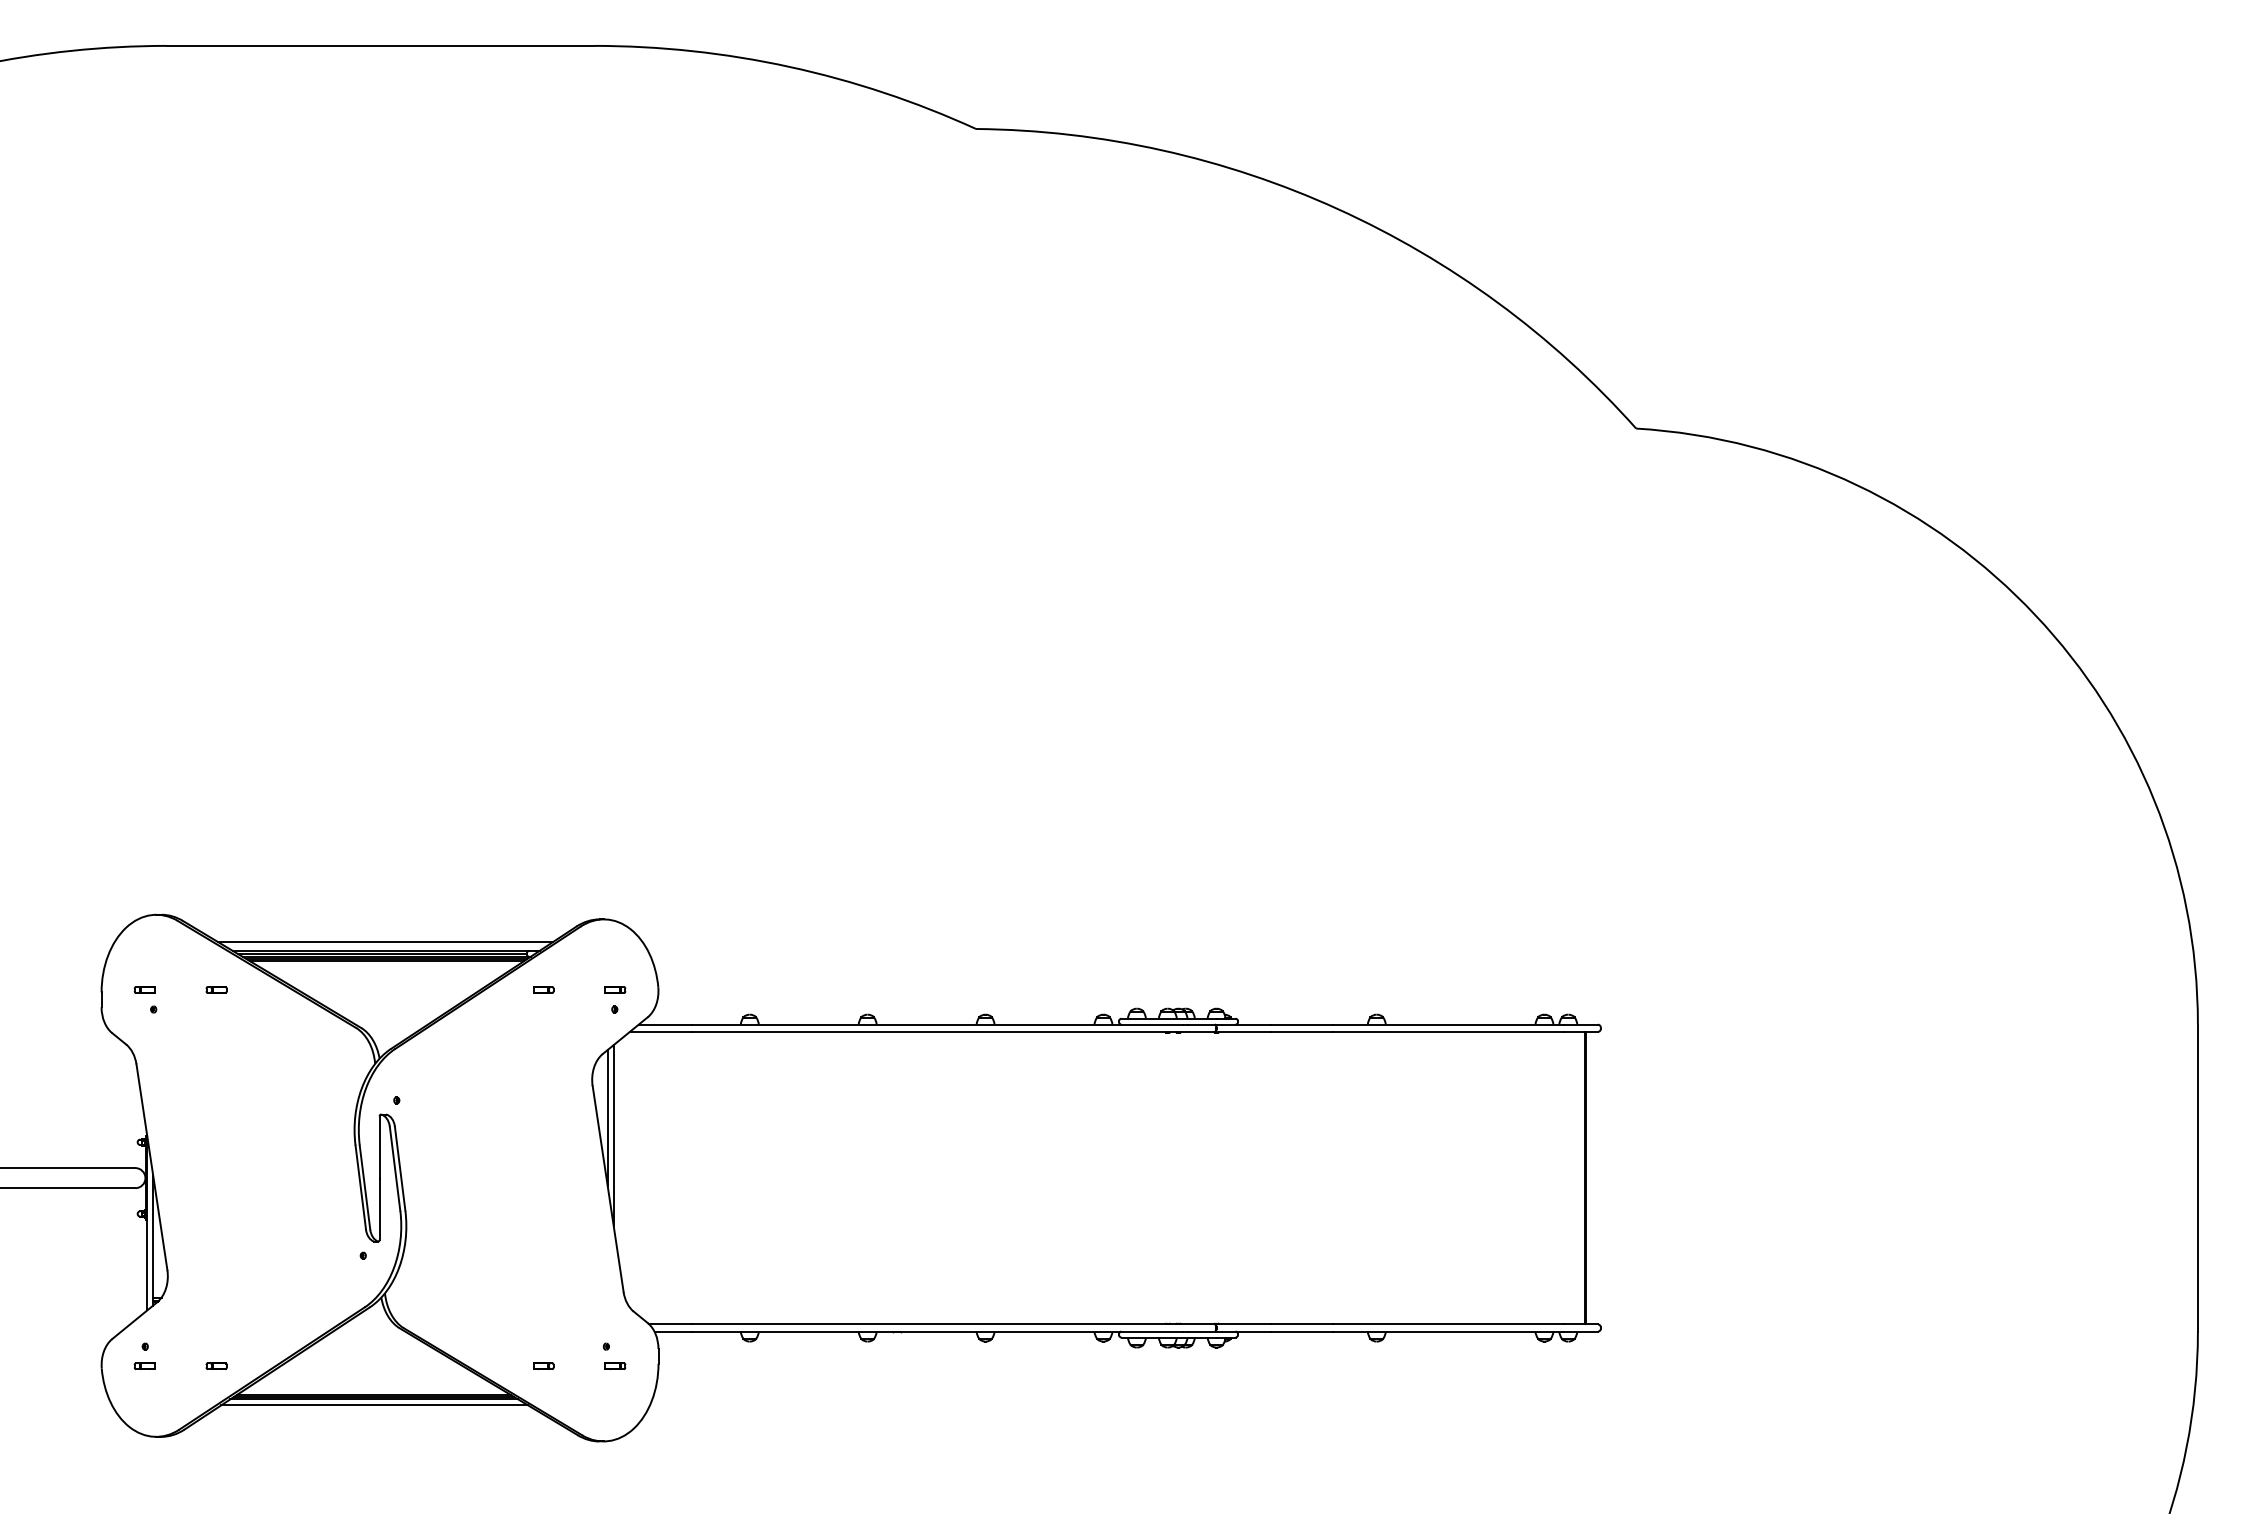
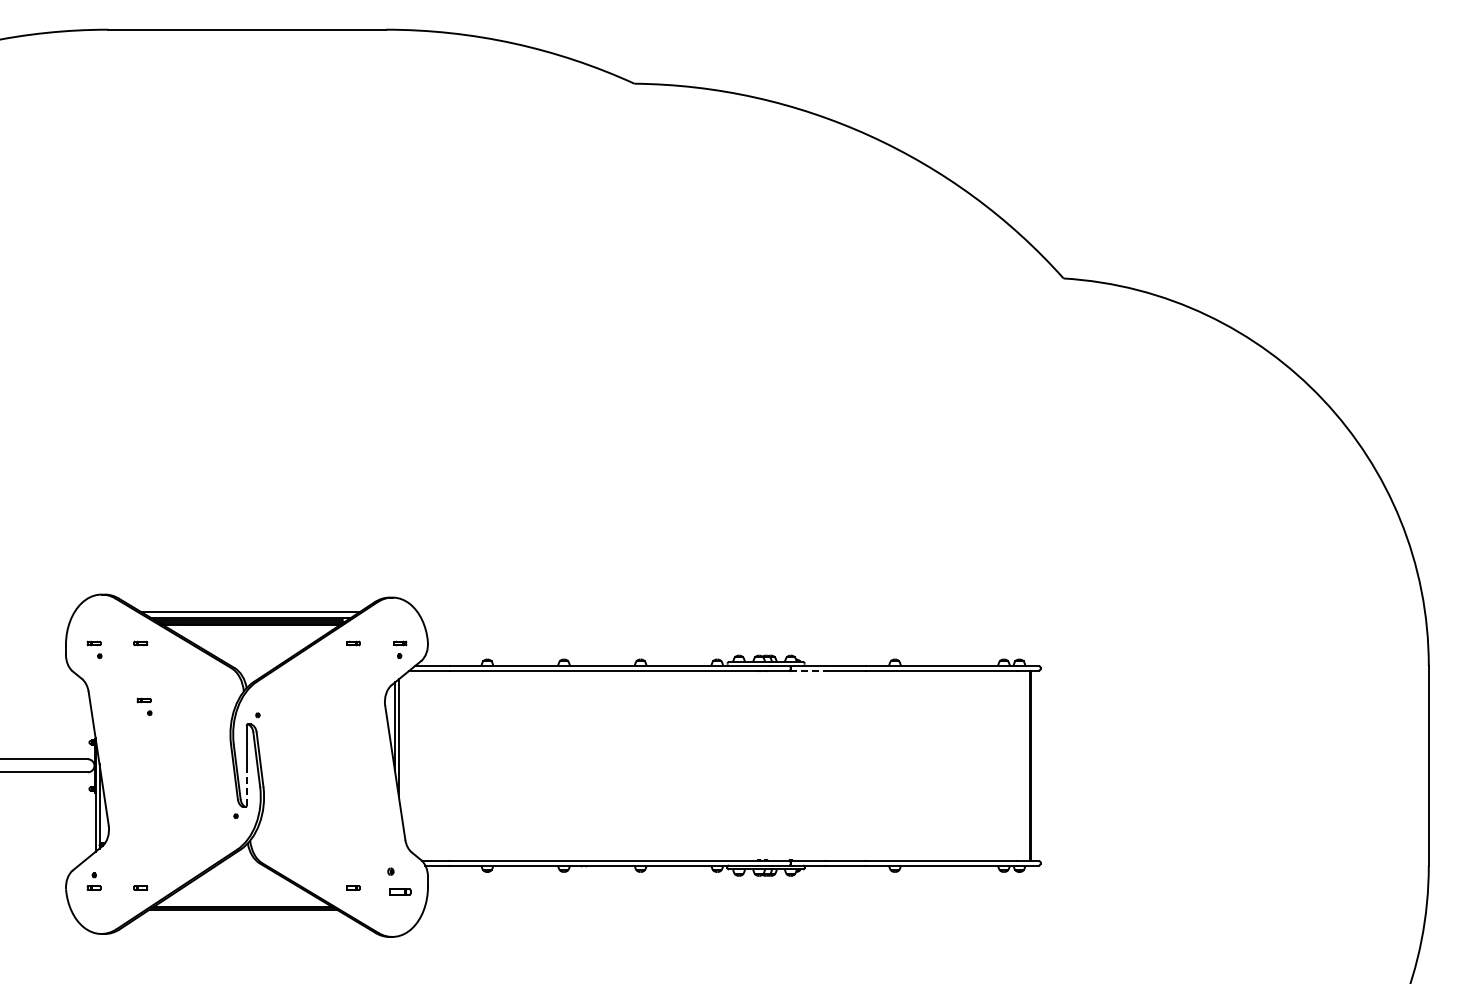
line: (1243, 1031) -> (808, 670), solid -> dashed
part: (222, 1086) -> (144, 706), added
line: (379, 1208) -> (246, 785), solid -> dashed
part: (614, 1356) -> (399, 881), size x1.6
line: (374, 1405) -> (243, 913), removed

